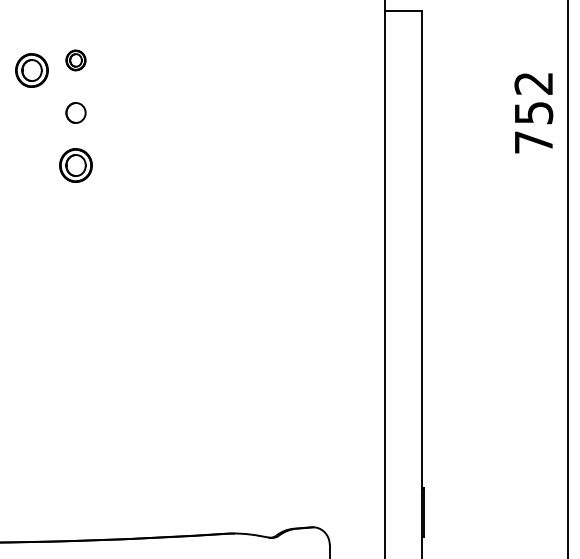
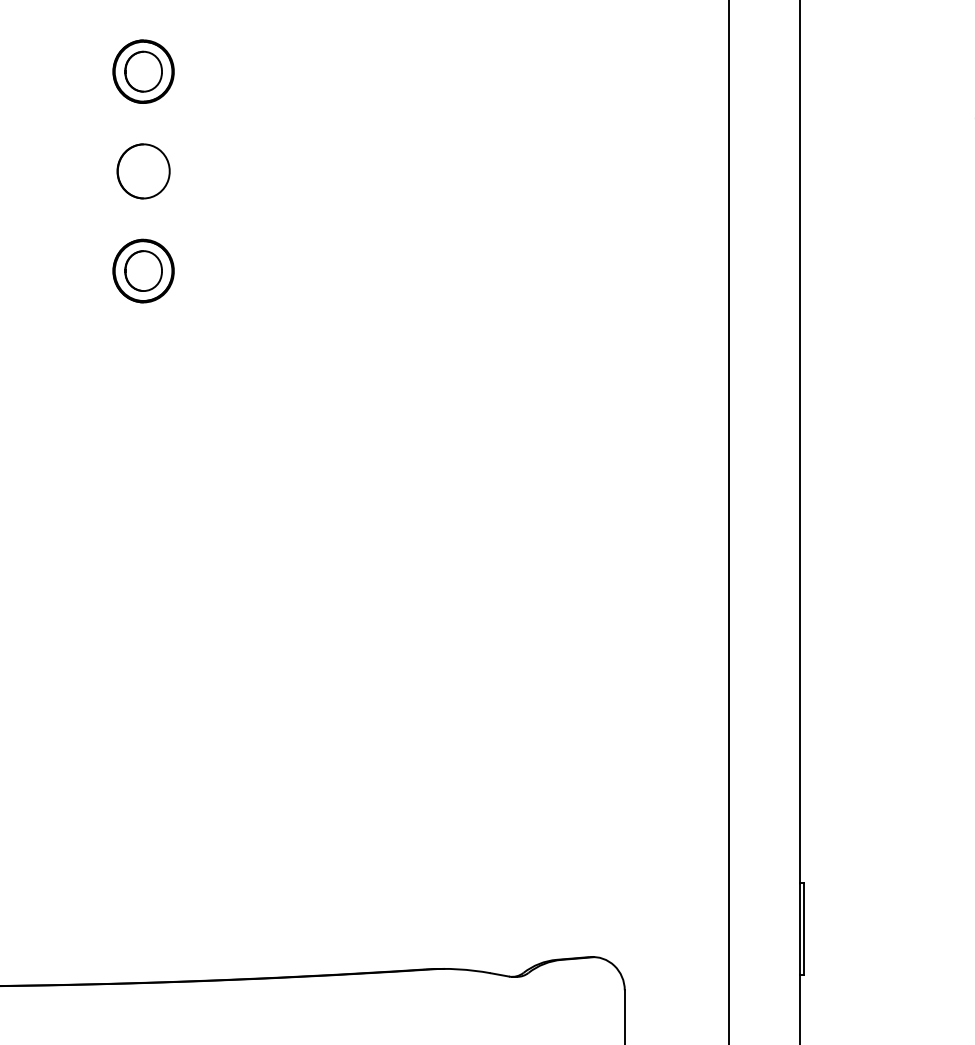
part: (75, 60) -> (142, 71), size x1.67
part: (31, 70) -> (59, 90), removed
part: (75, 112) -> (142, 170), size x1.43

